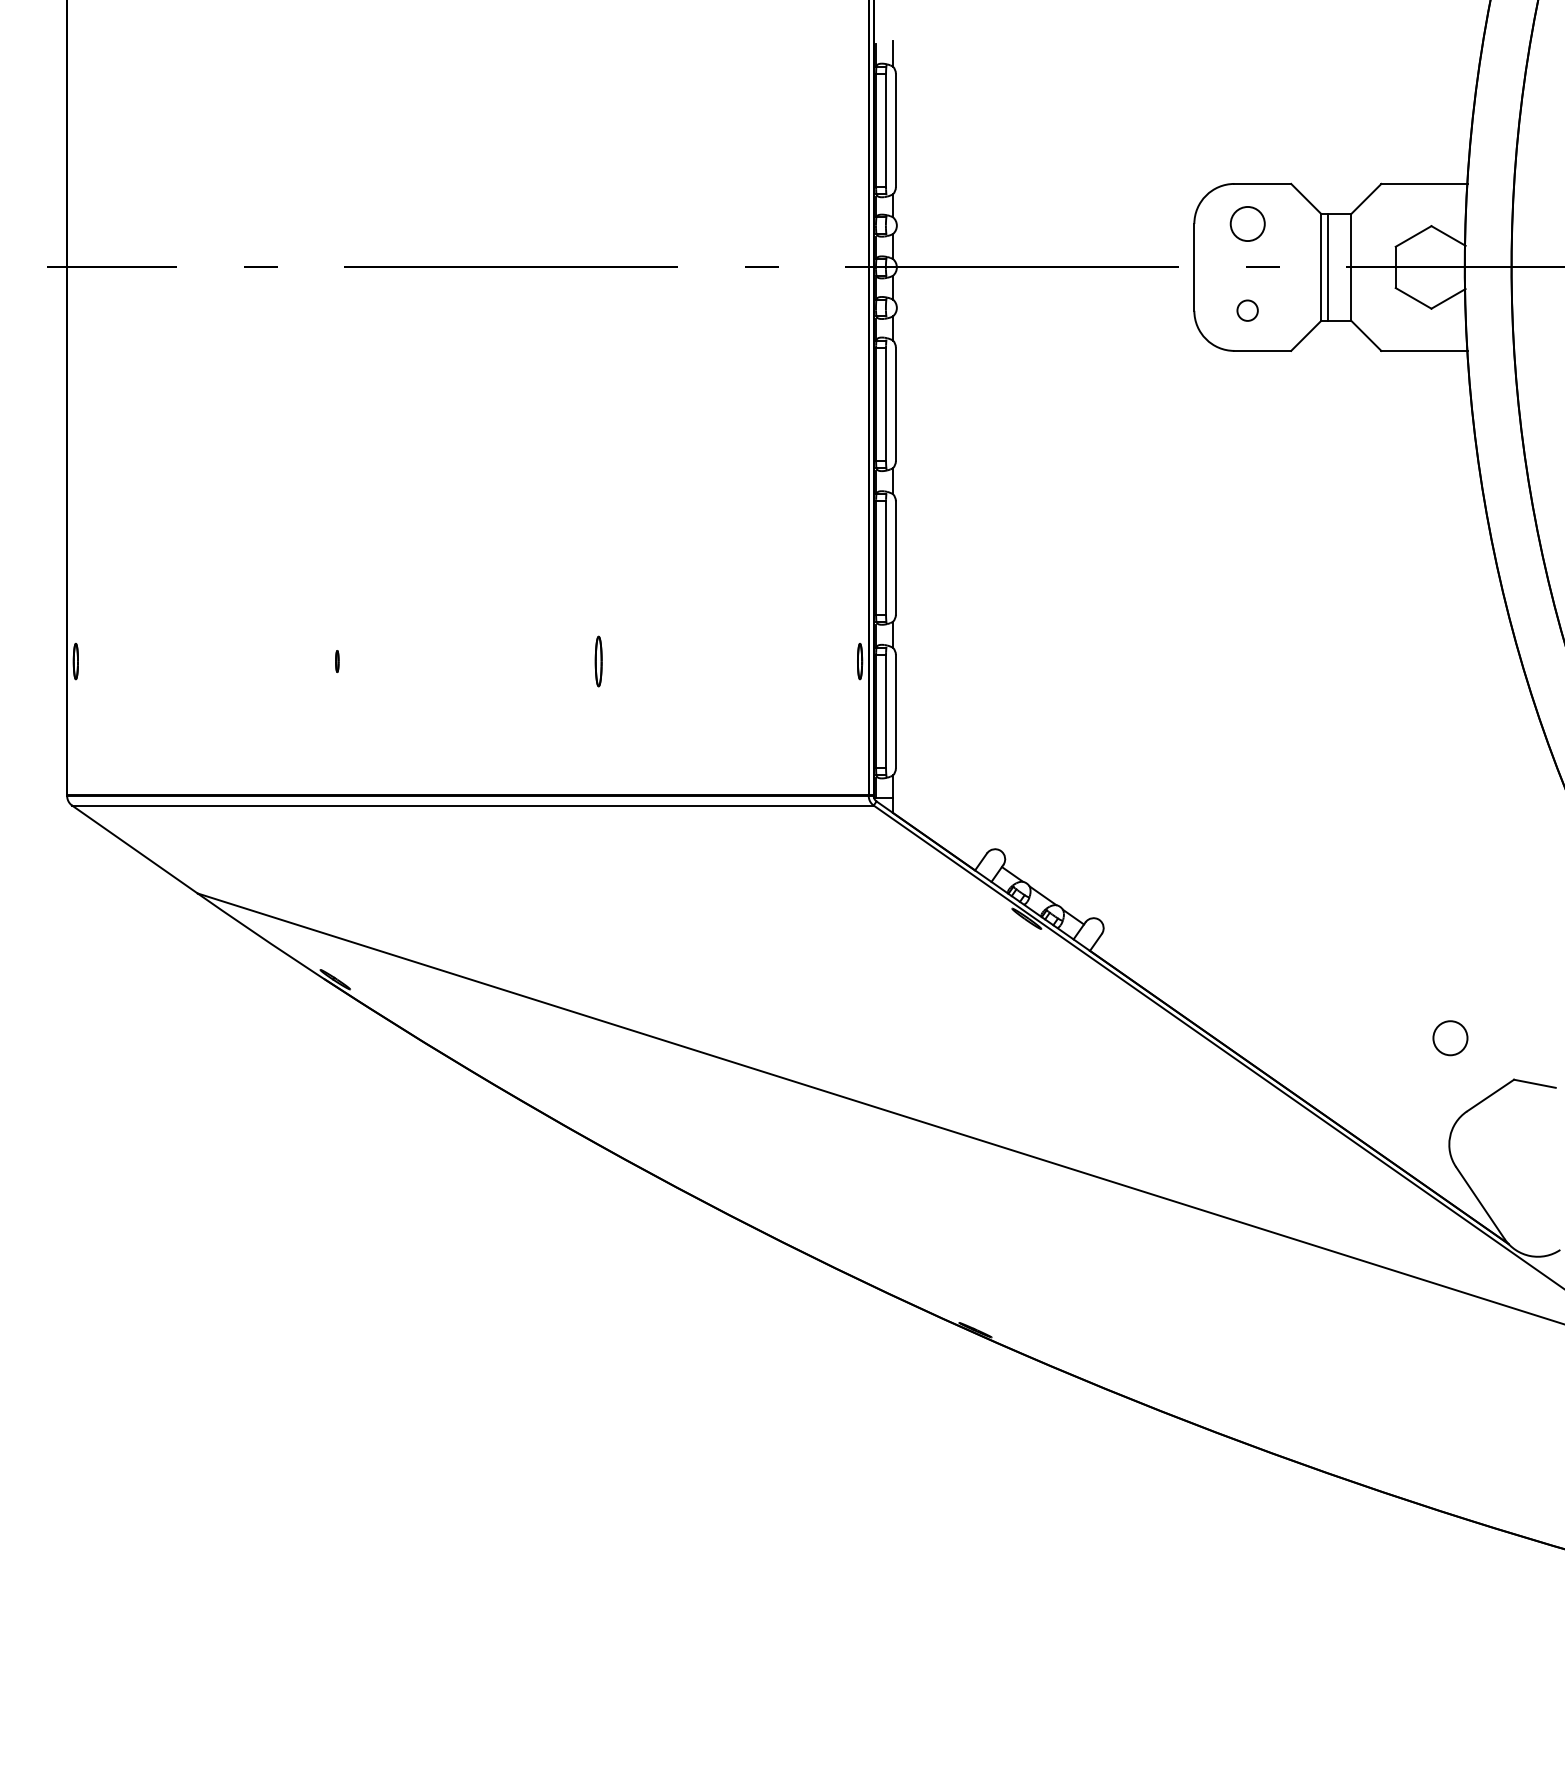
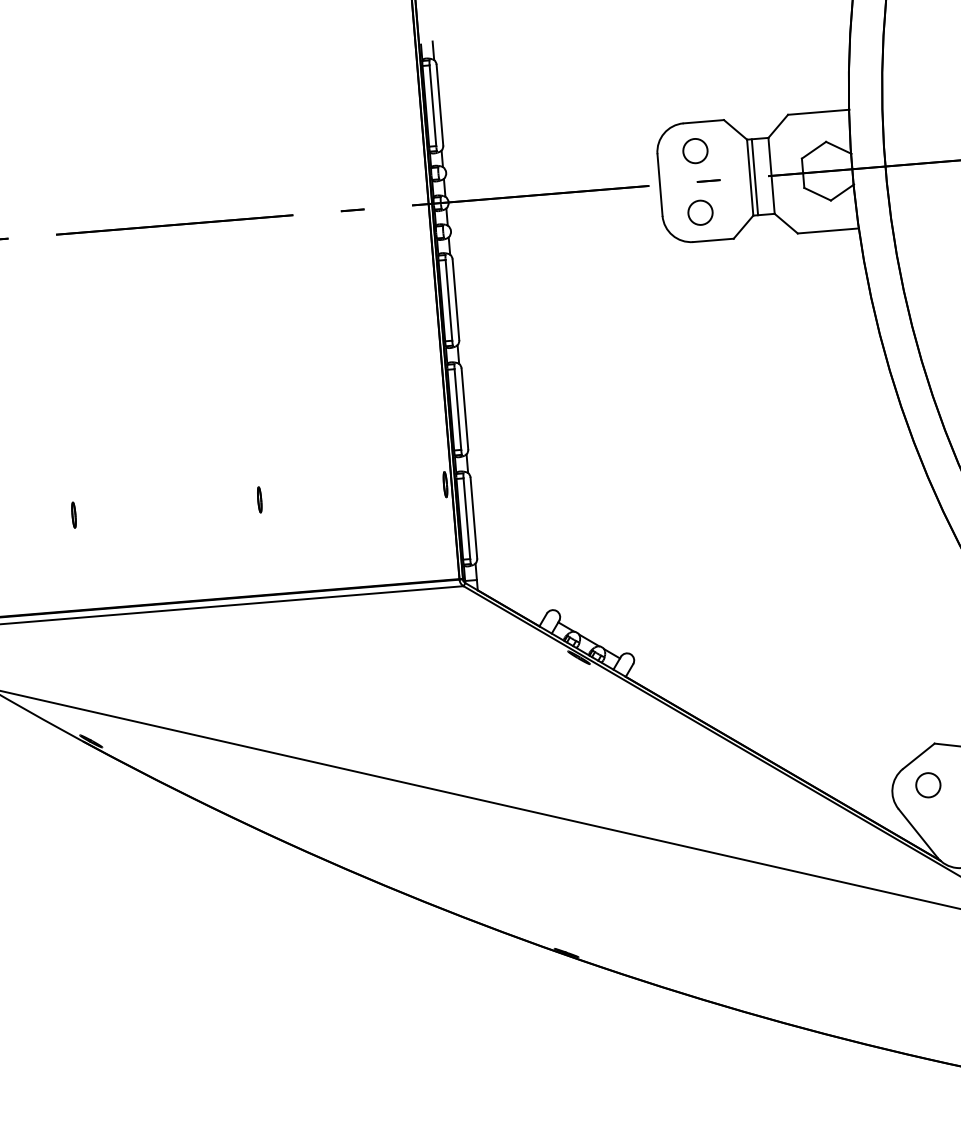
circle: (1247, 310) -> (700, 212), size x1.67
part: (337, 661) -> (74, 515), size x1.67
part: (598, 661) -> (259, 499), size x0.71
circle: (1450, 1038) -> (928, 785), moved

